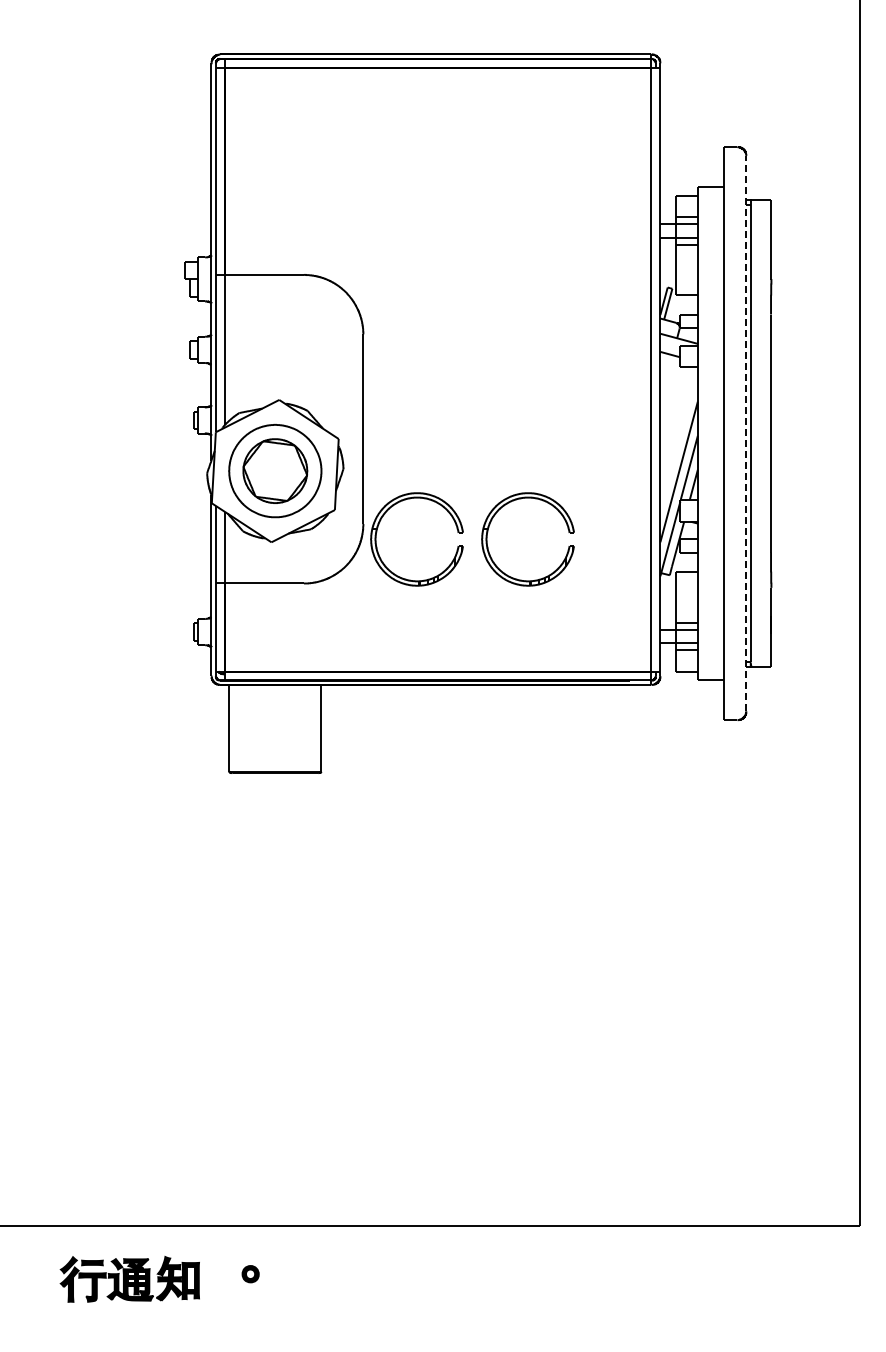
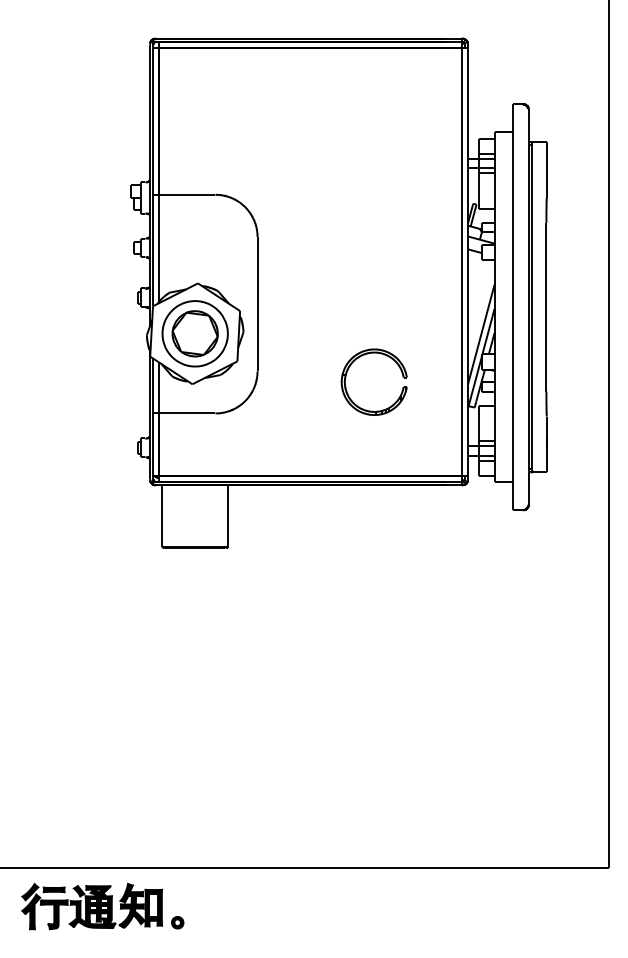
line: (746, 433) -> (529, 307), dashed -> solid
part: (377, 532) -> (267, 377), removed
part: (250, 1274) -> (177, 922), moved
part: (129, 1279) -> (91, 906), size x1.43

